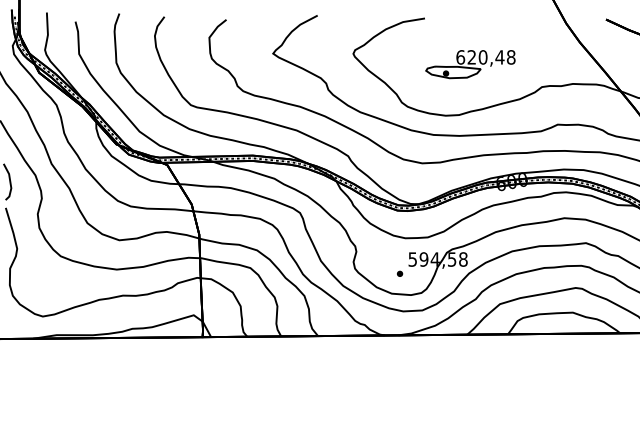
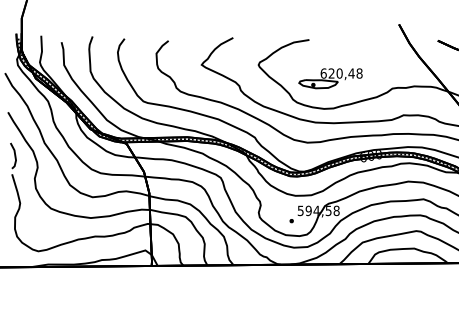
part: (470, 64) -> (330, 78), moved

